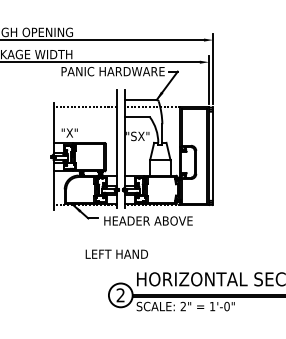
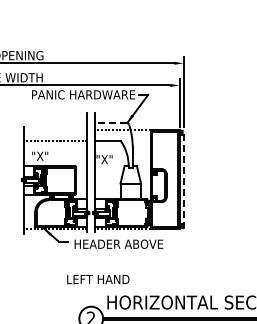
line: (140, 99) -> (110, 122), solid -> dashed
line: (84, 107) -> (54, 141), moved
text: (140, 136) -> (110, 159), "SX" -> "X"
line: (213, 155) -> (183, 178), solid -> dashed
text: (116, 253) -> (97, 278), moved

